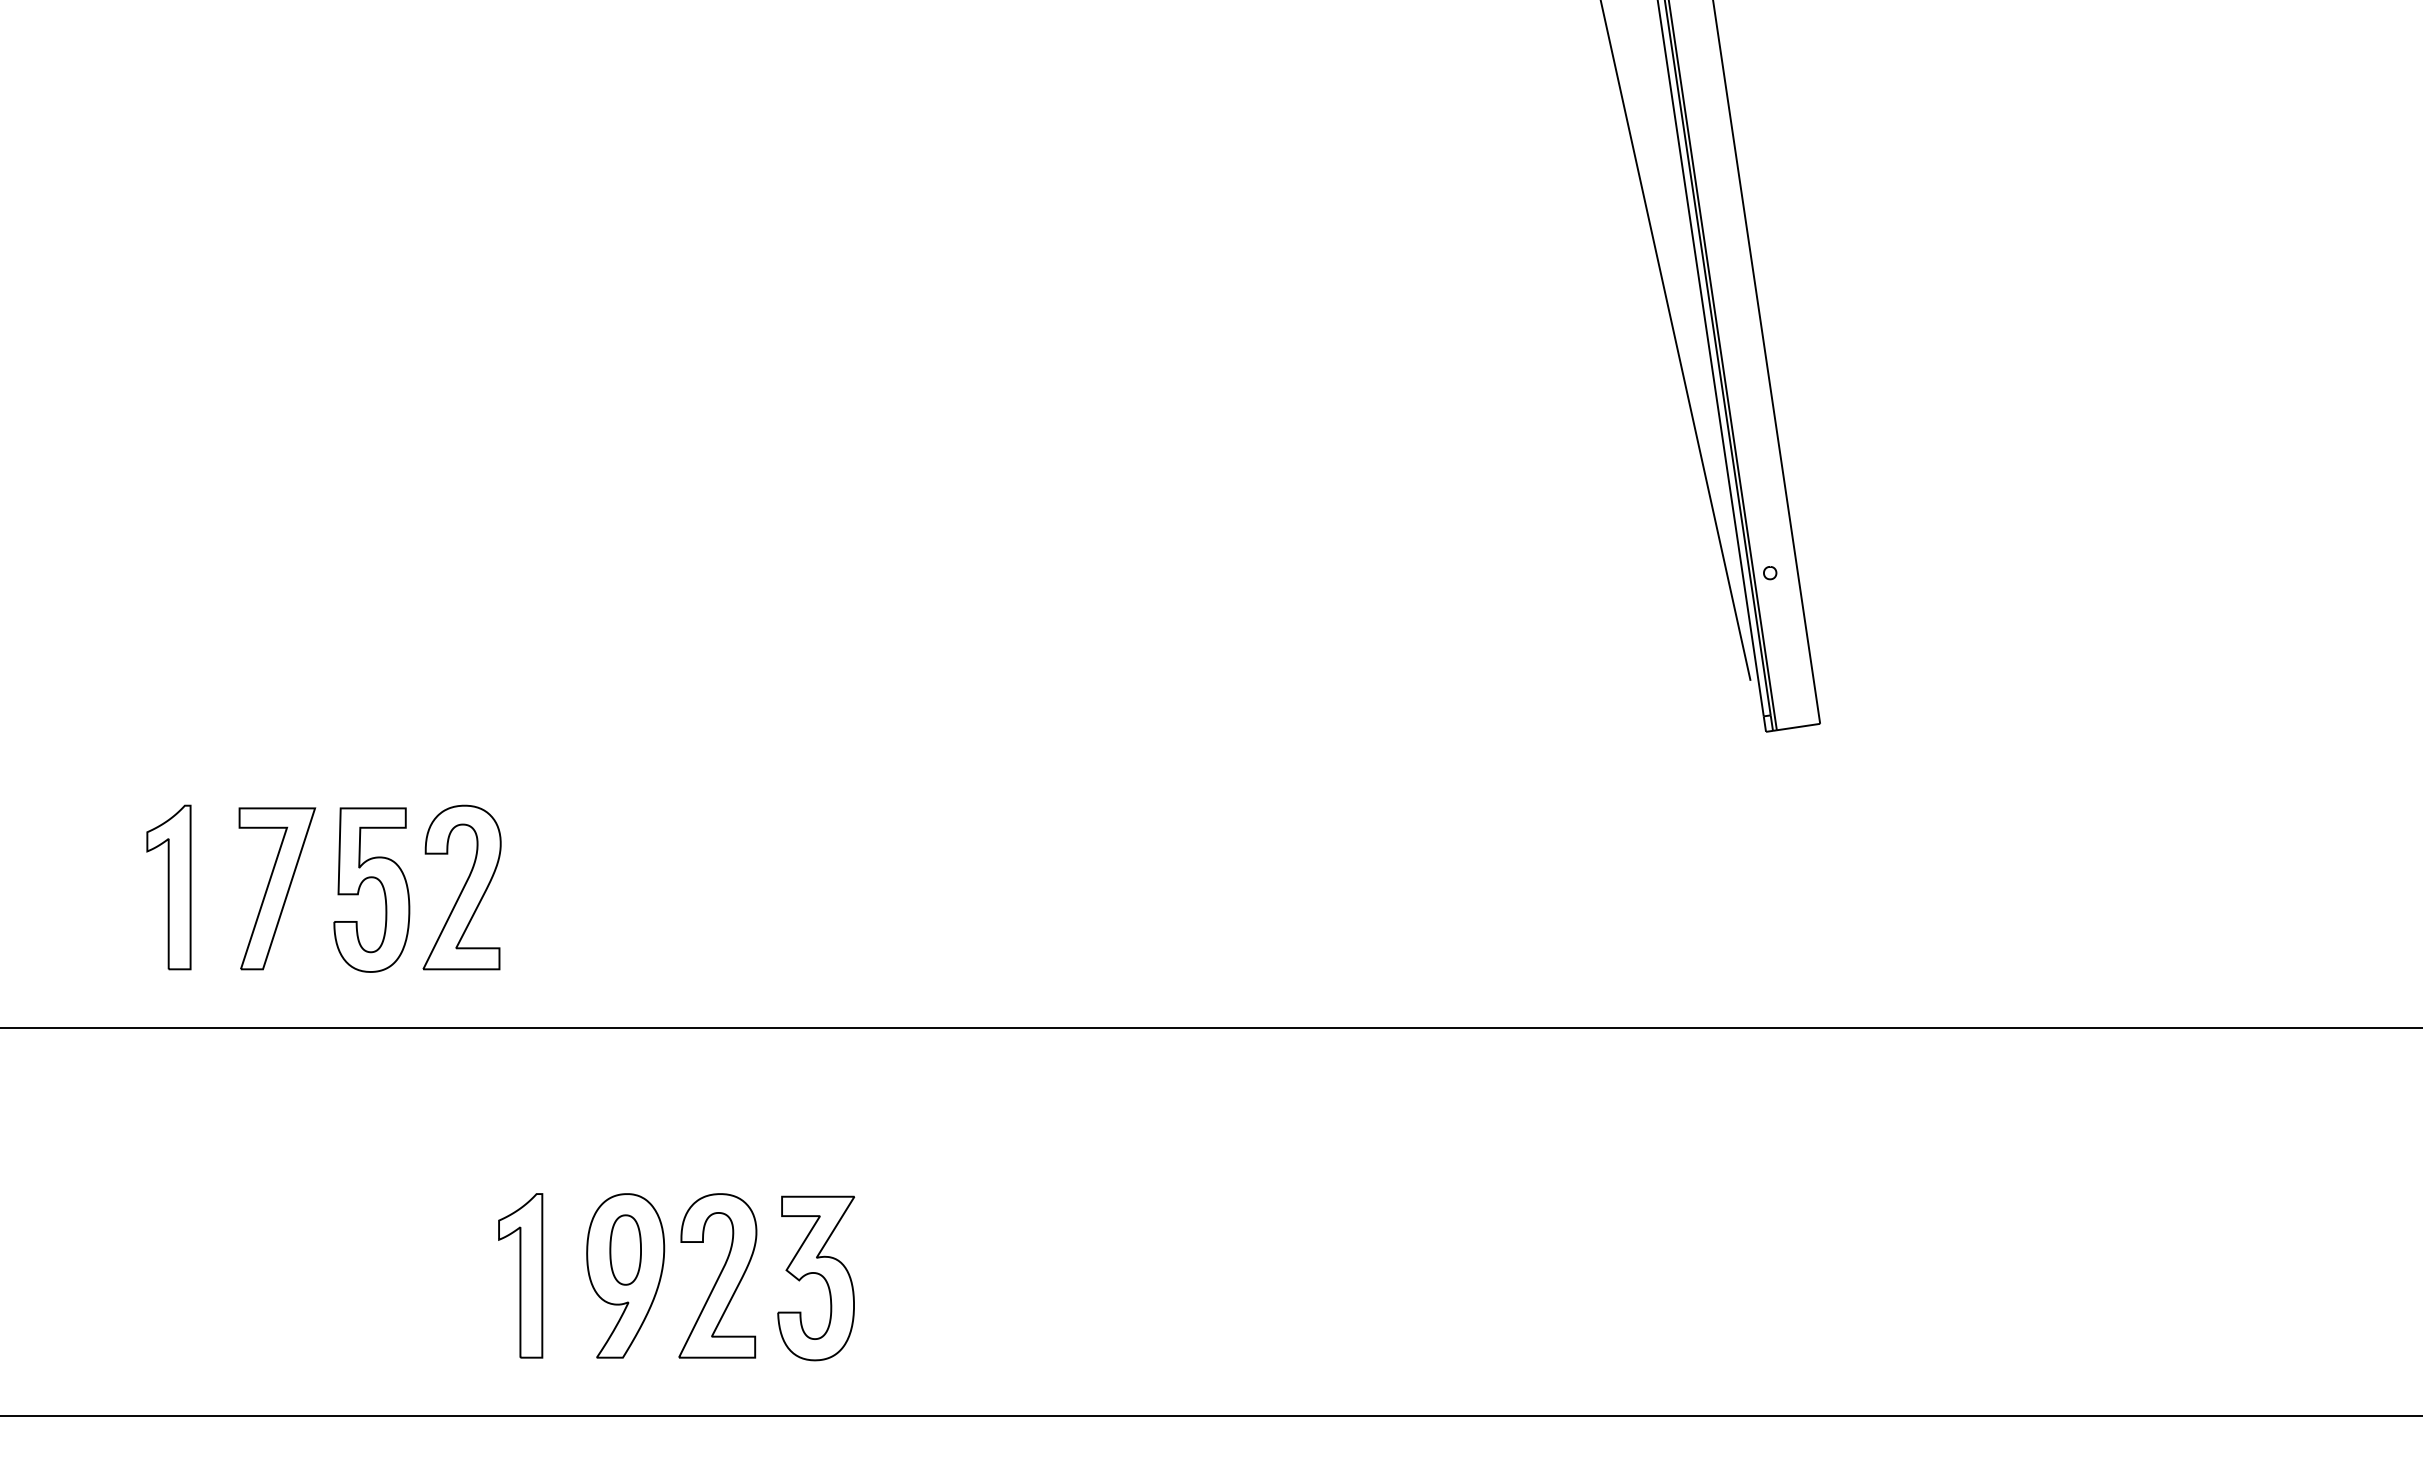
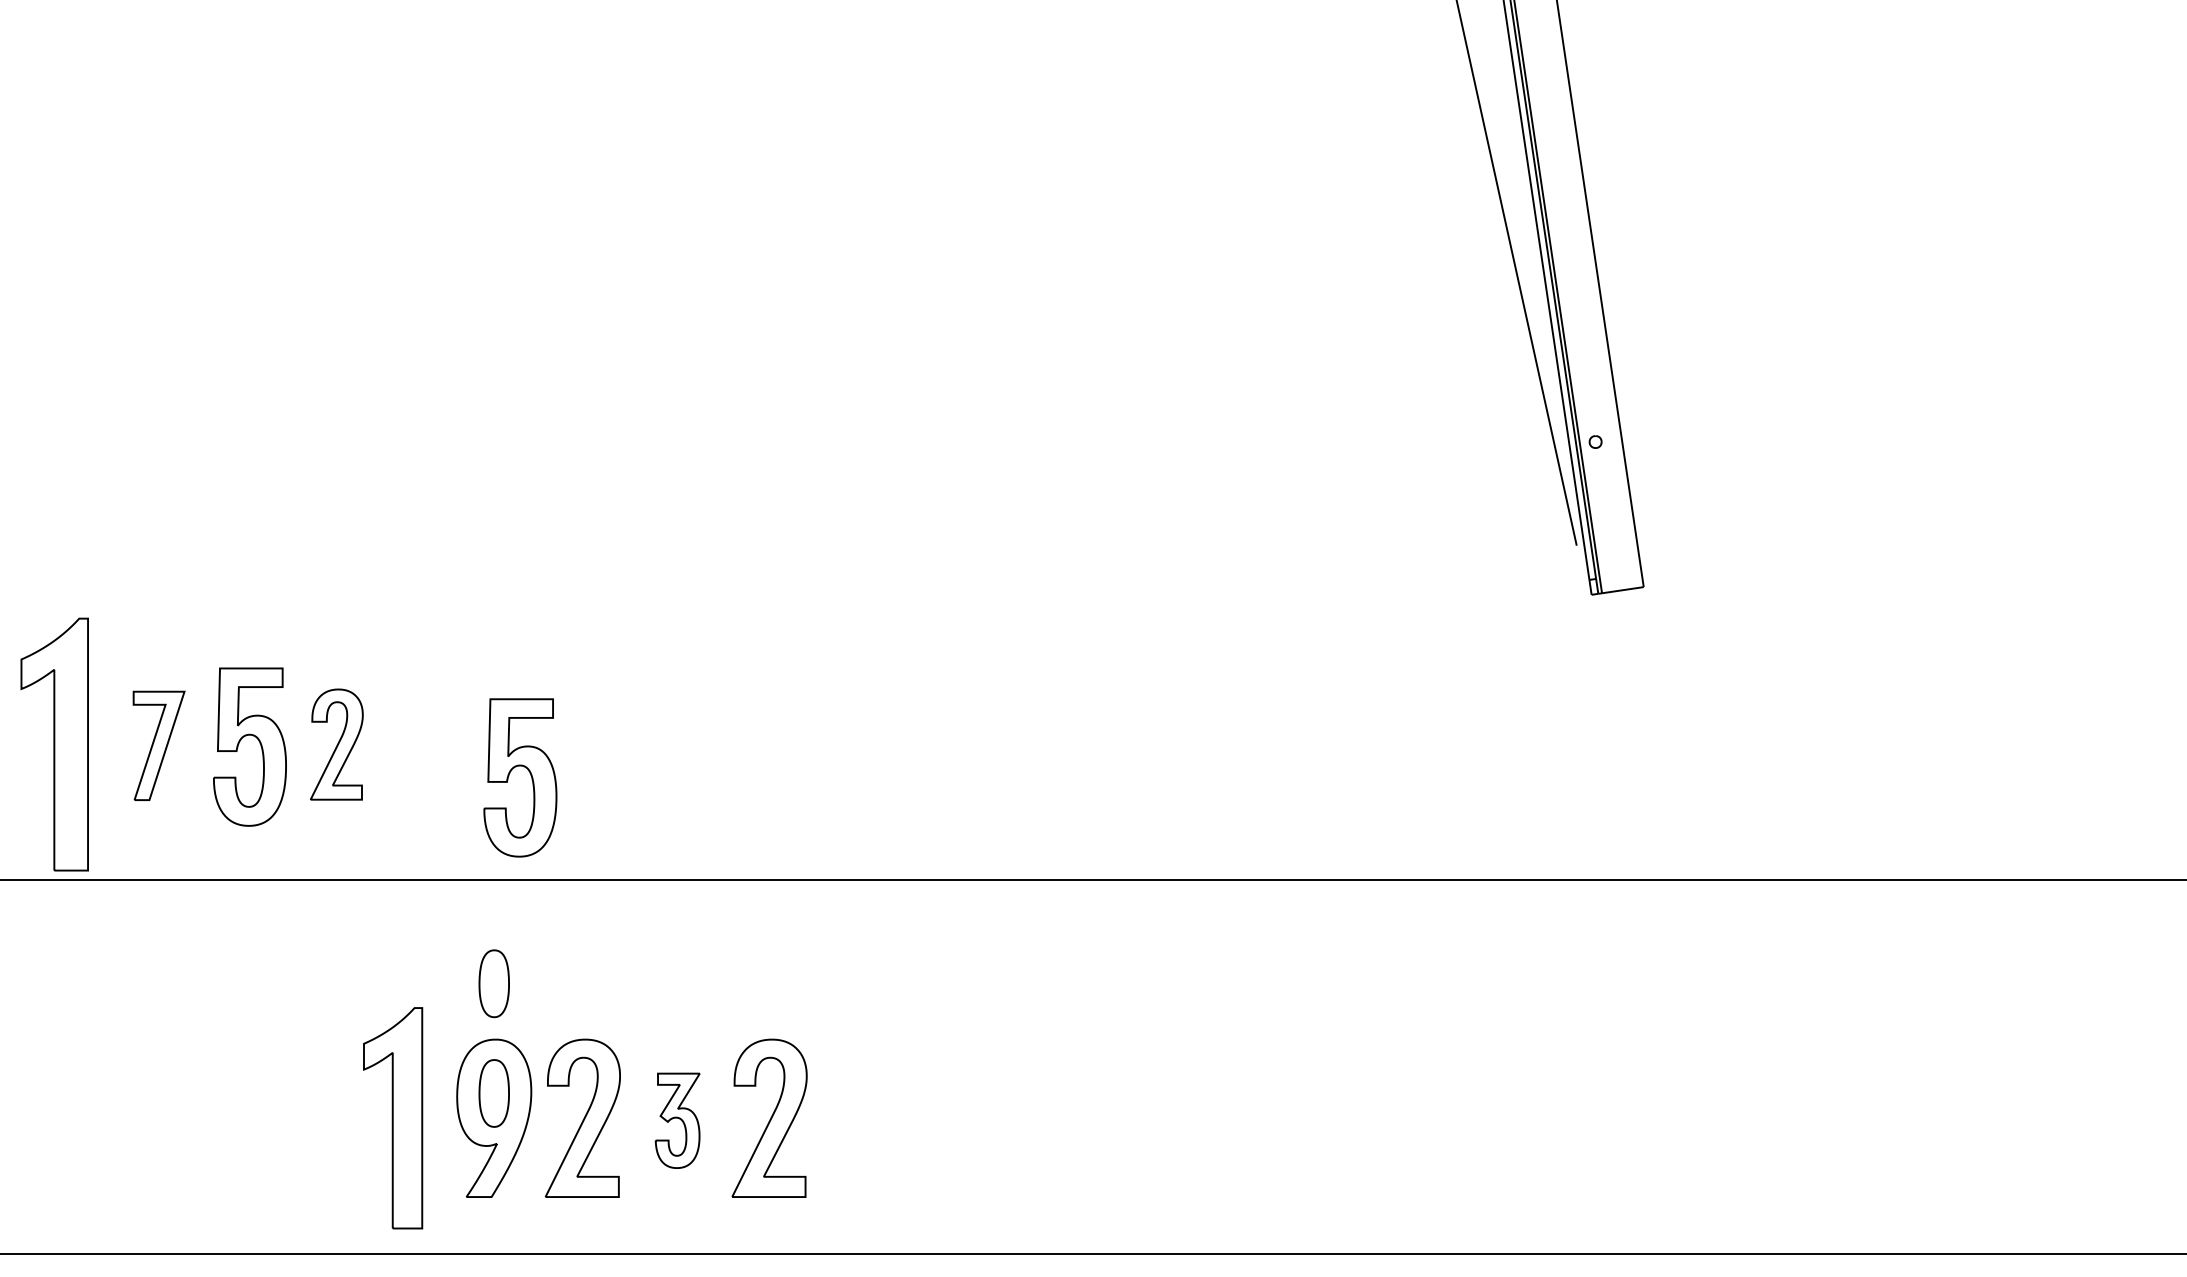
part: (168, 887) -> (54, 744), size x1.6
part: (461, 887) -> (336, 744), size x0.7
part: (277, 888) -> (159, 745), size x0.7
part: (644, 914) -> (512, 770), added
part: (625, 1135) -> (494, 983), added
part: (520, 1275) -> (393, 1117), size x1.4
part: (911, 1275) -> (769, 1117), added
part: (816, 1278) -> (677, 1120), size x0.6

